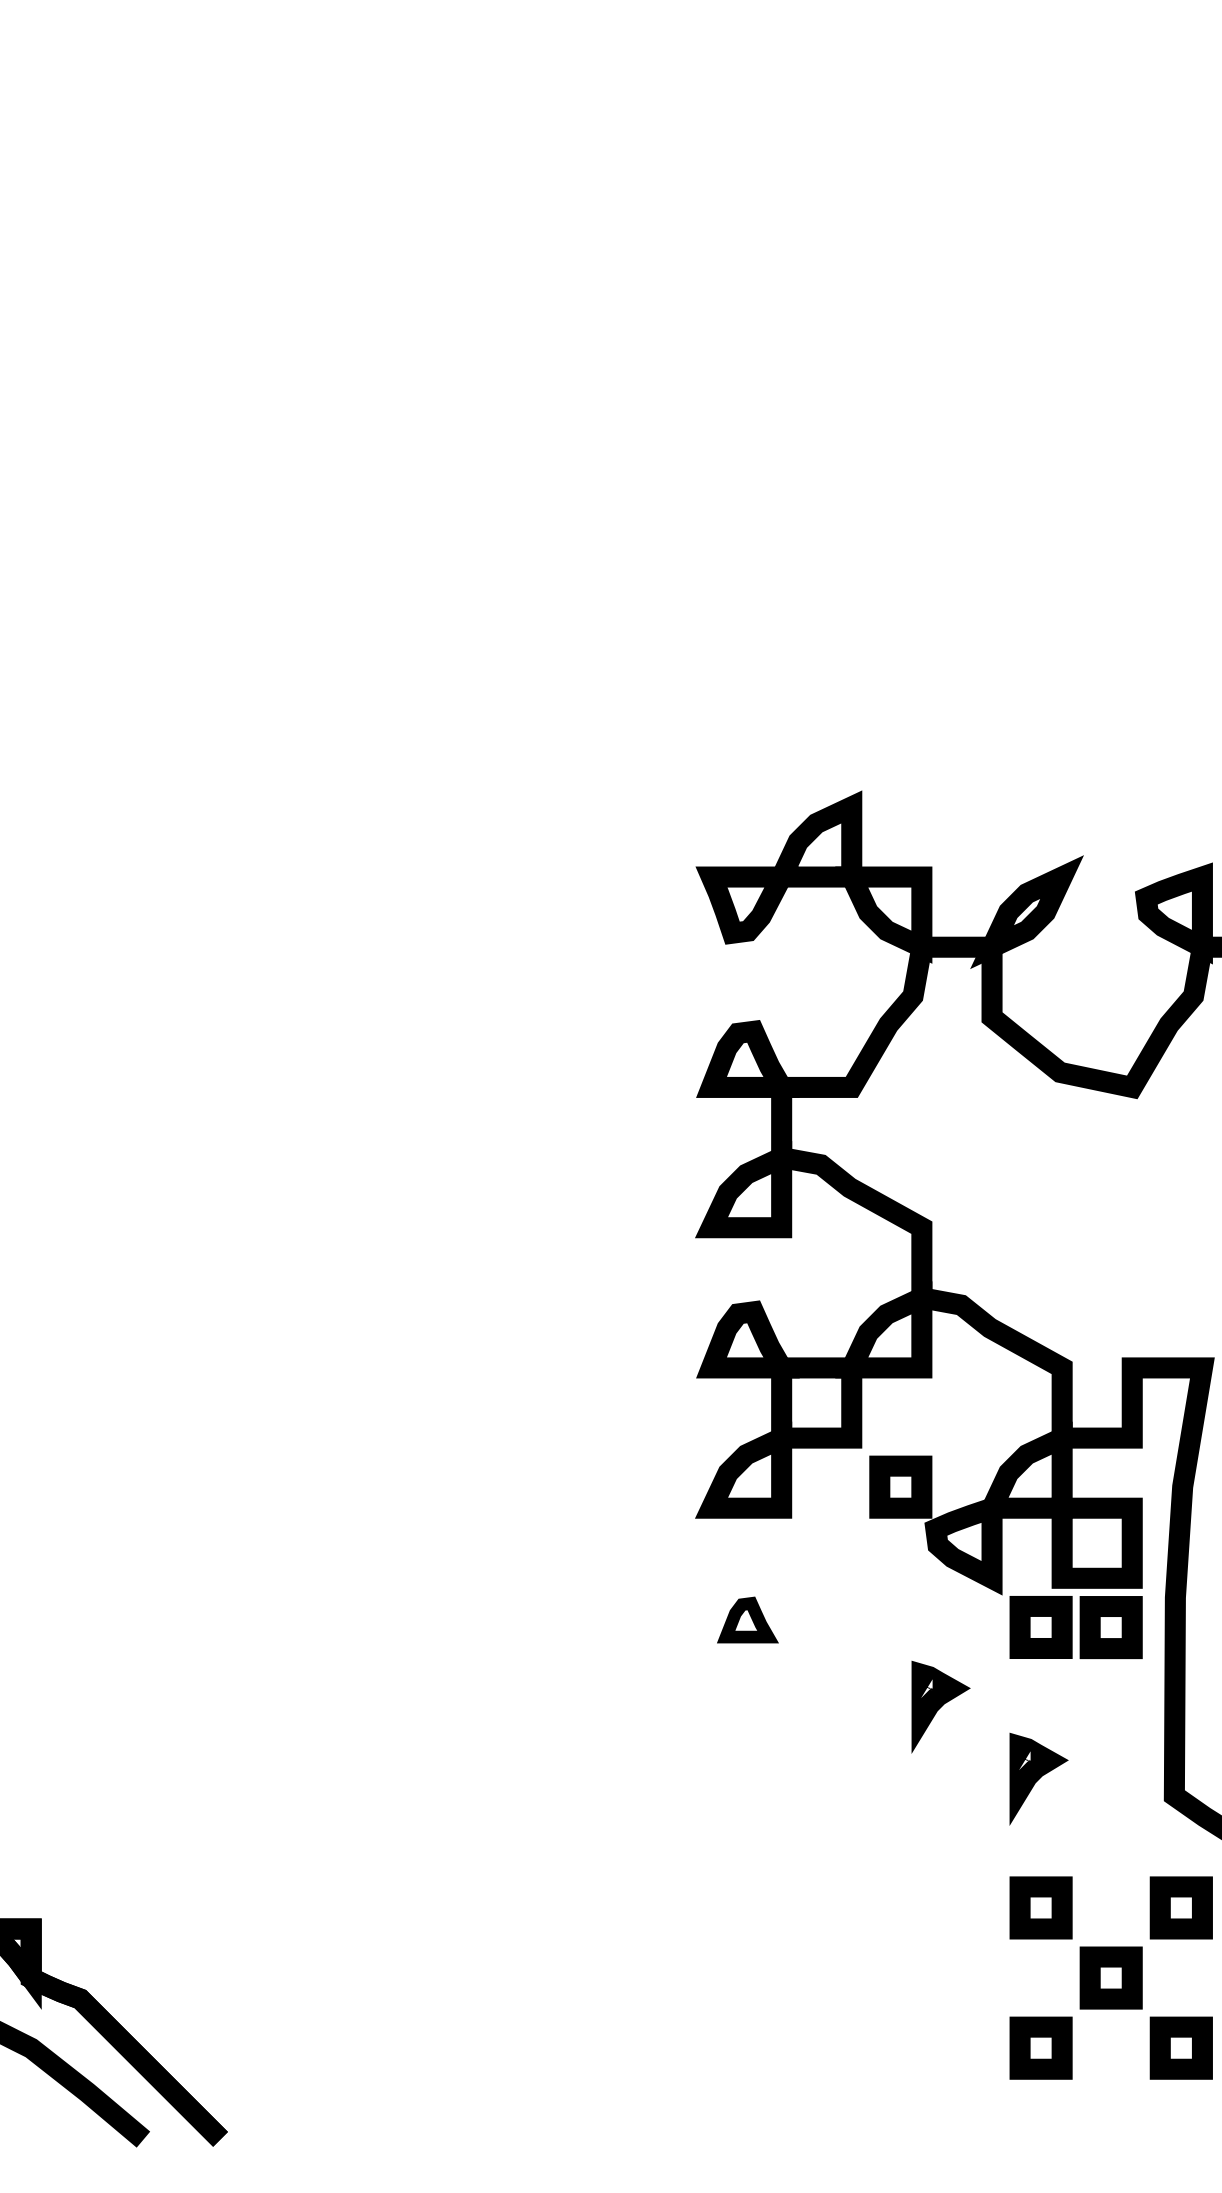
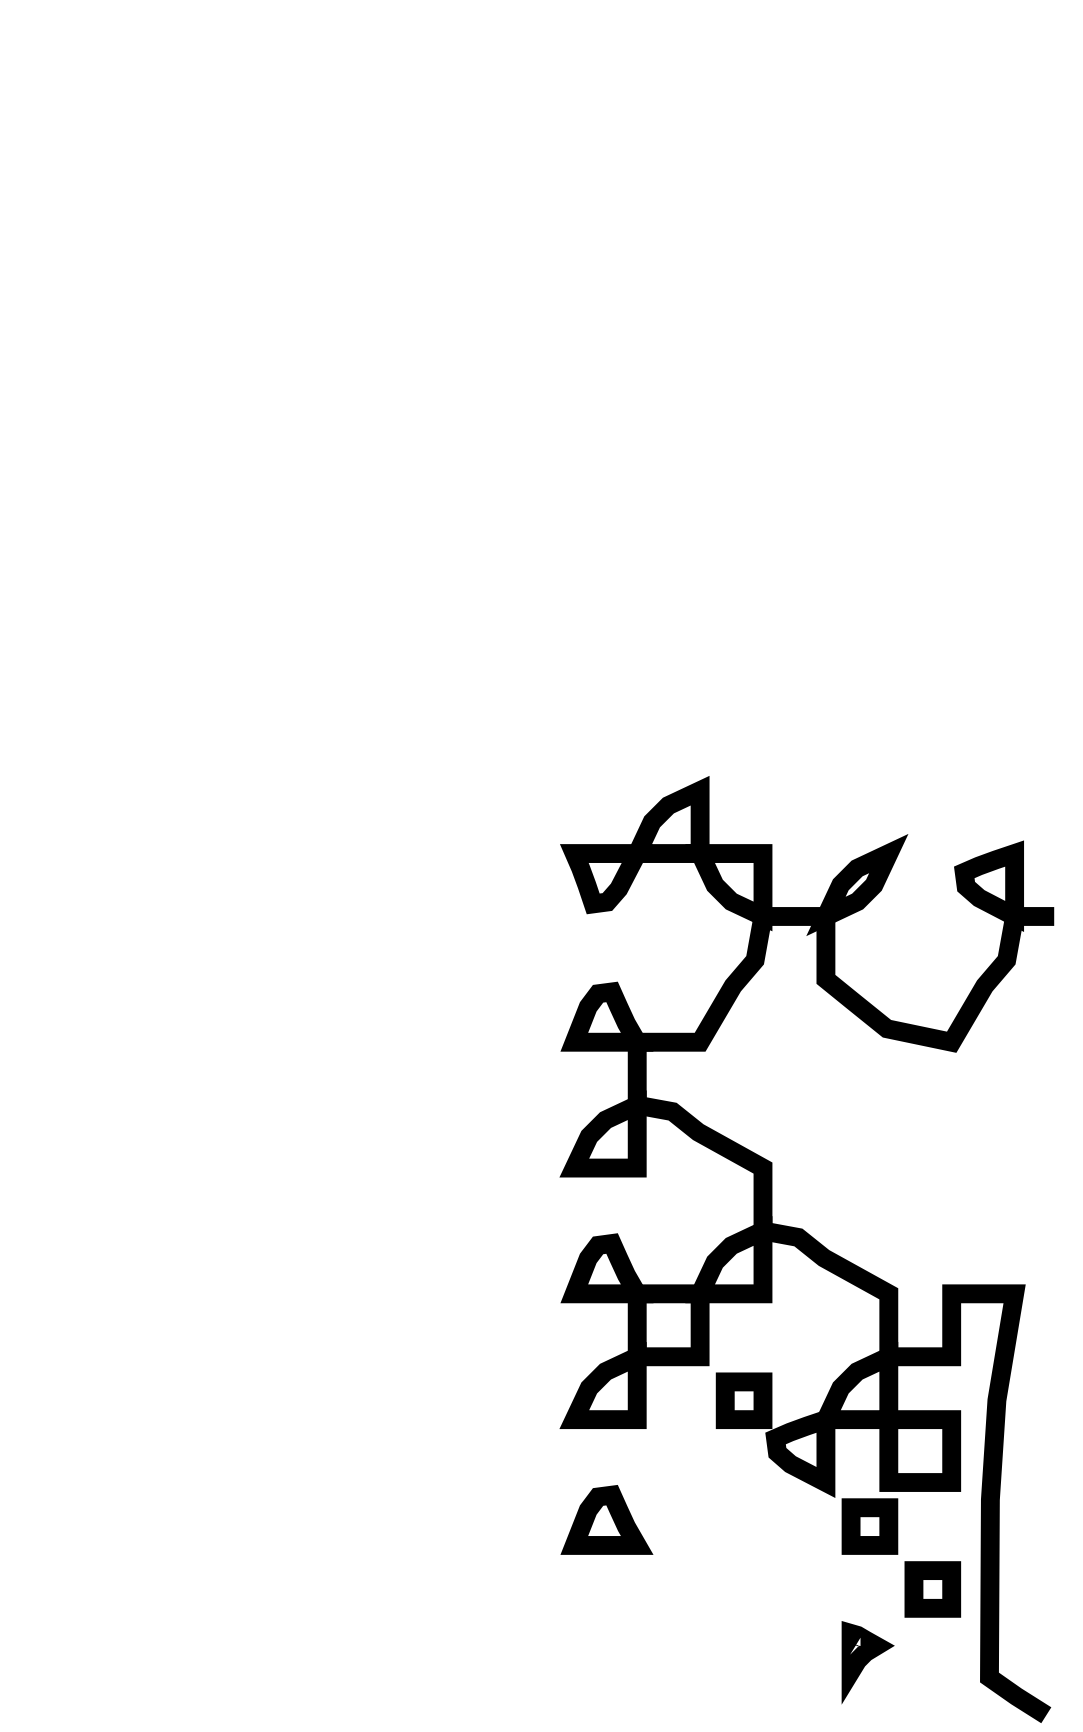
part: (747, 1619) -> (606, 1519), size x1.67
part: (1110, 1627) -> (932, 1589), moved
part: (940, 1706) -> (779, 1597), removed

